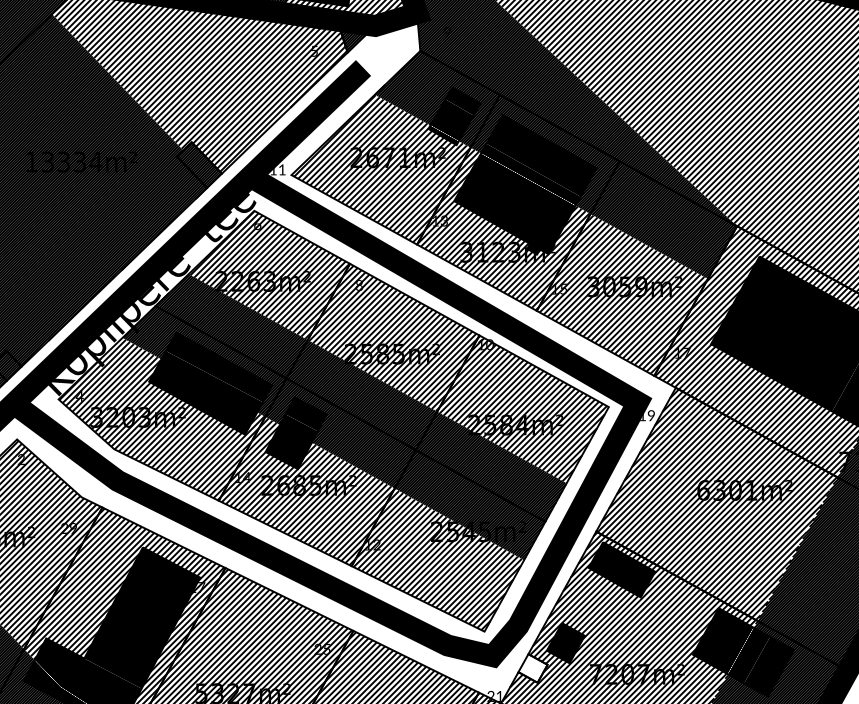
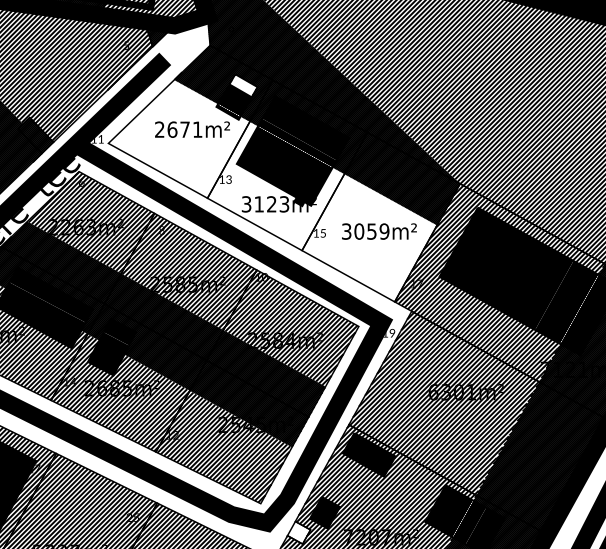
fill: (462, 101) -> (243, 85), removed
hatch: (500, 234) -> (273, 190), removed

